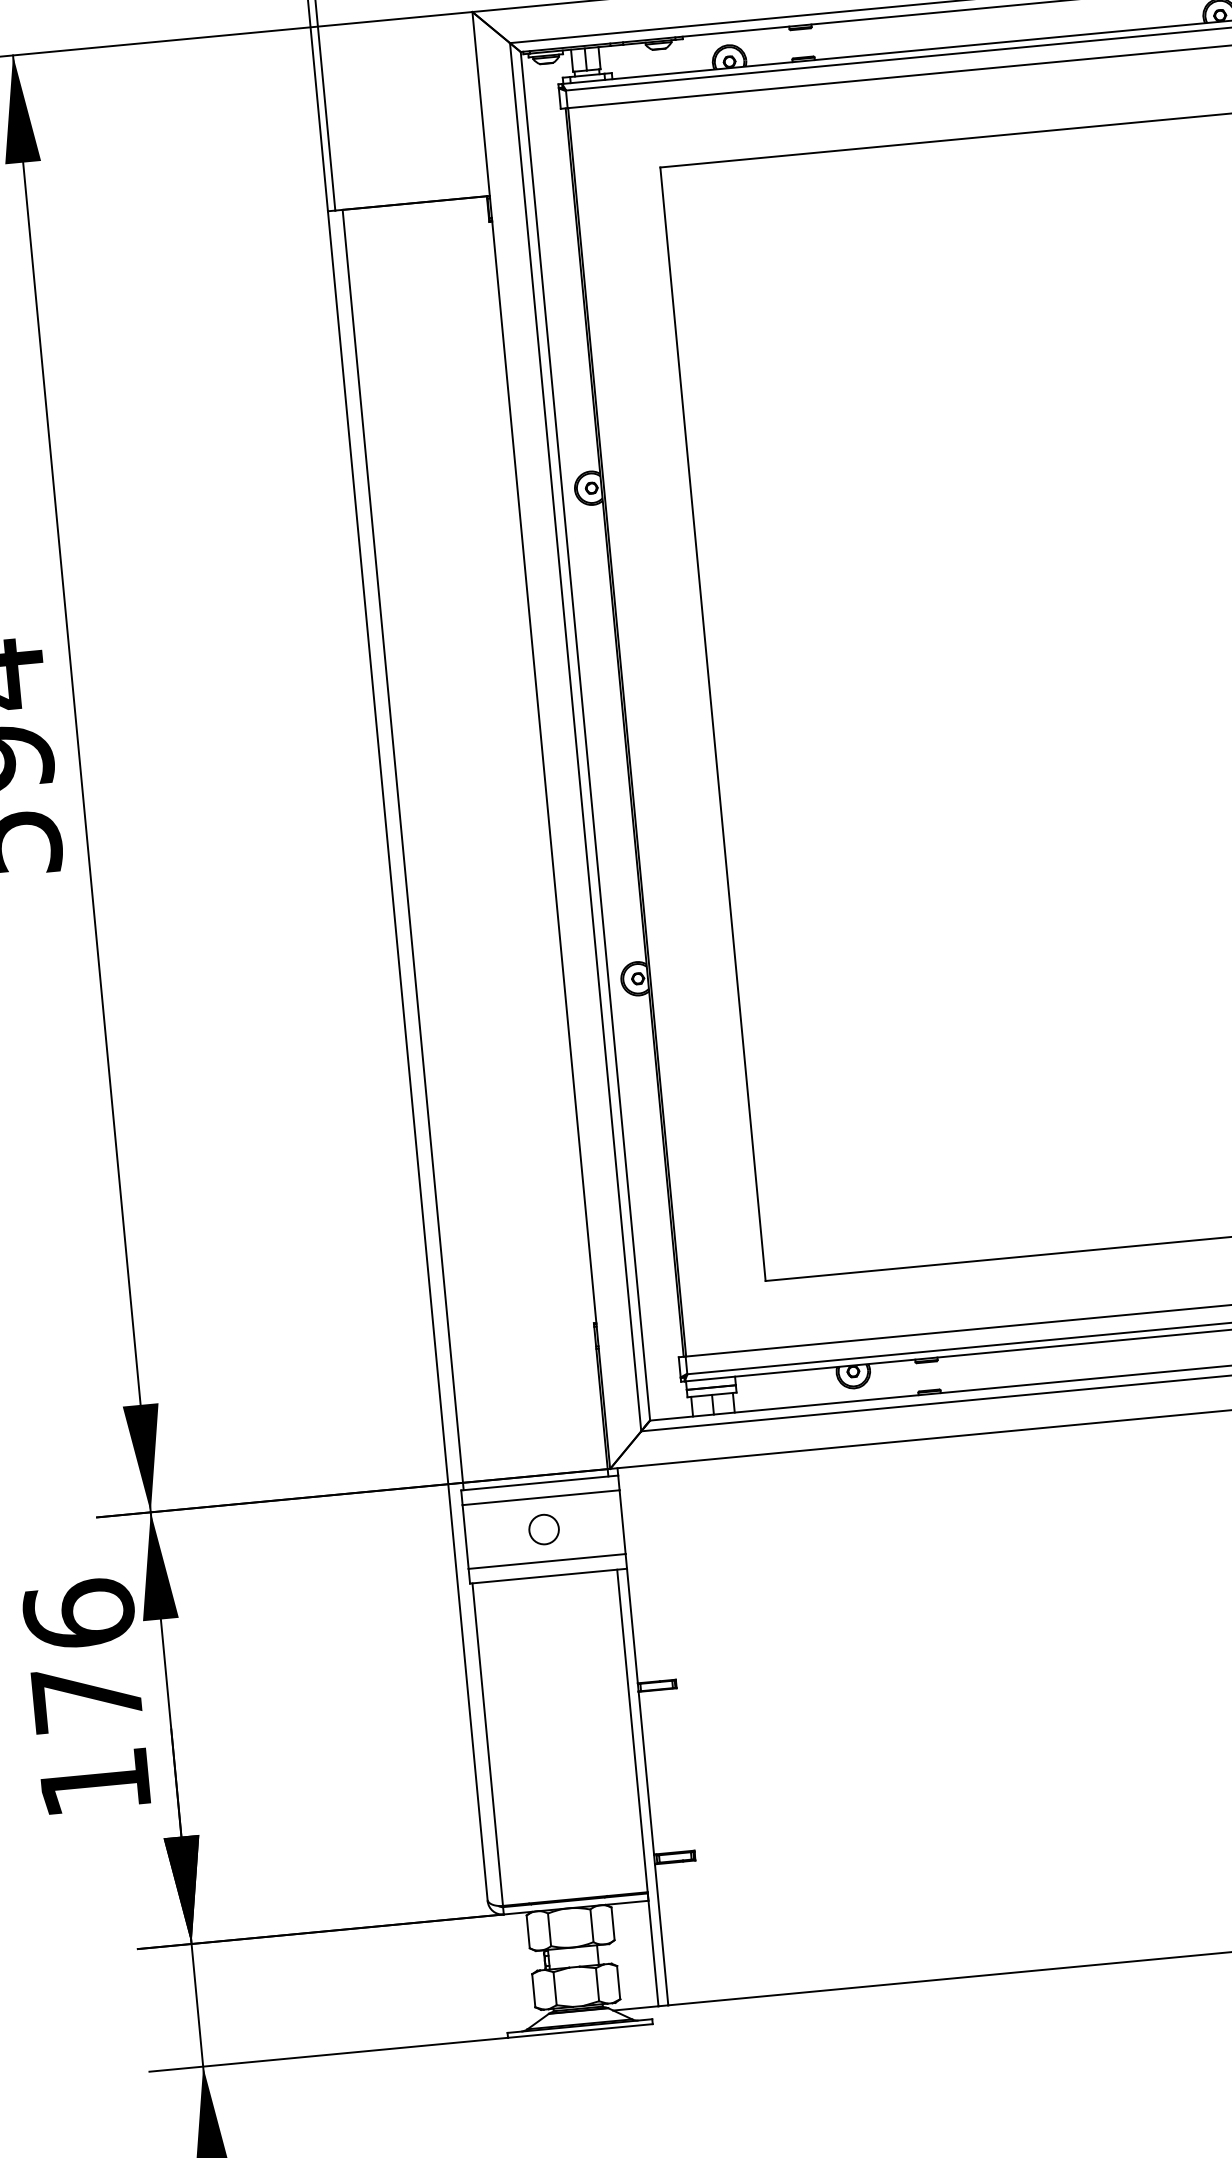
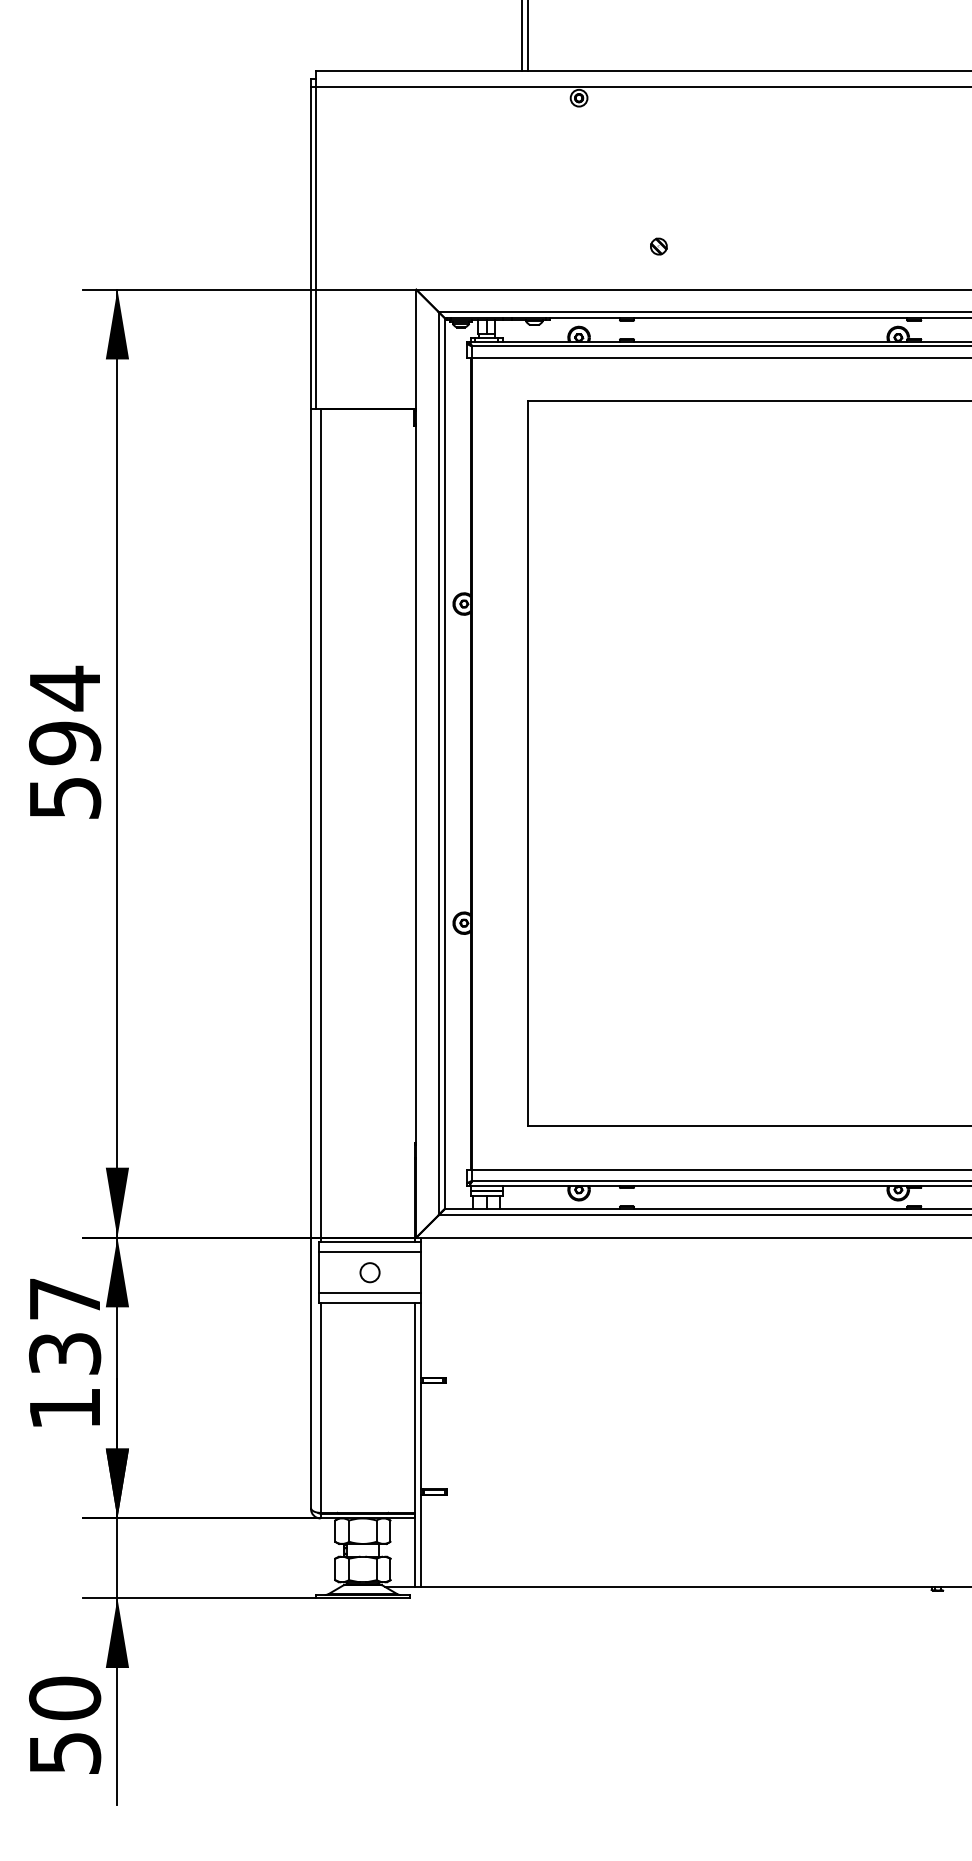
text: (83, 1654) -> (65, 1325), 176 -> 137

